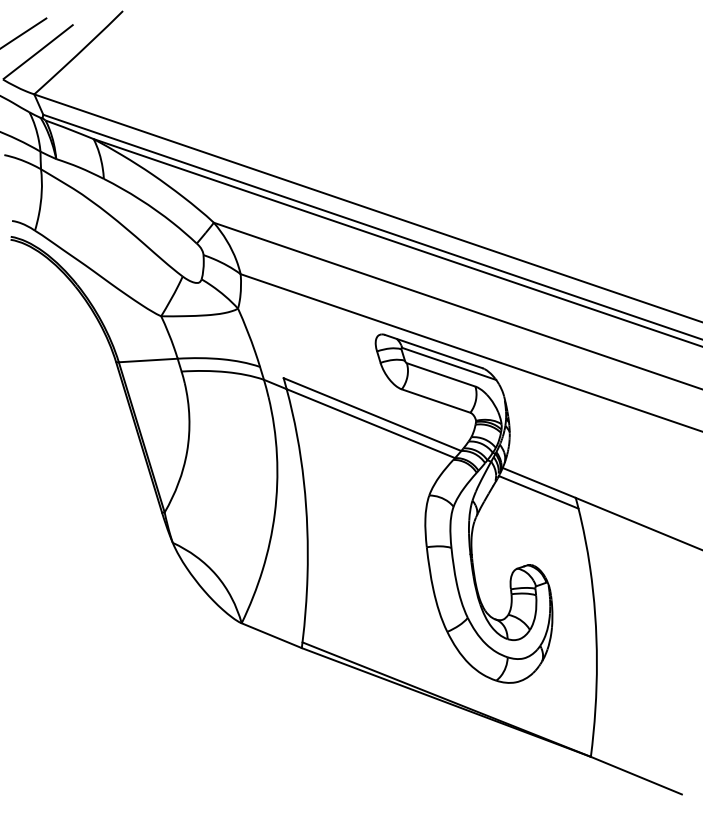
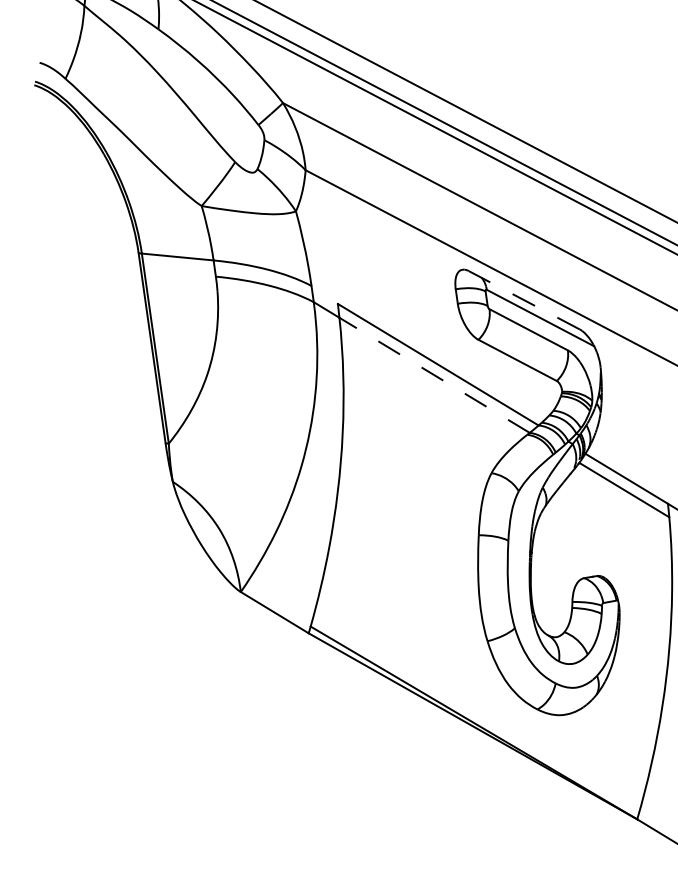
line: (433, 351) -> (523, 300), solid -> dashed
line: (370, 423) -> (434, 375), solid -> dashed

